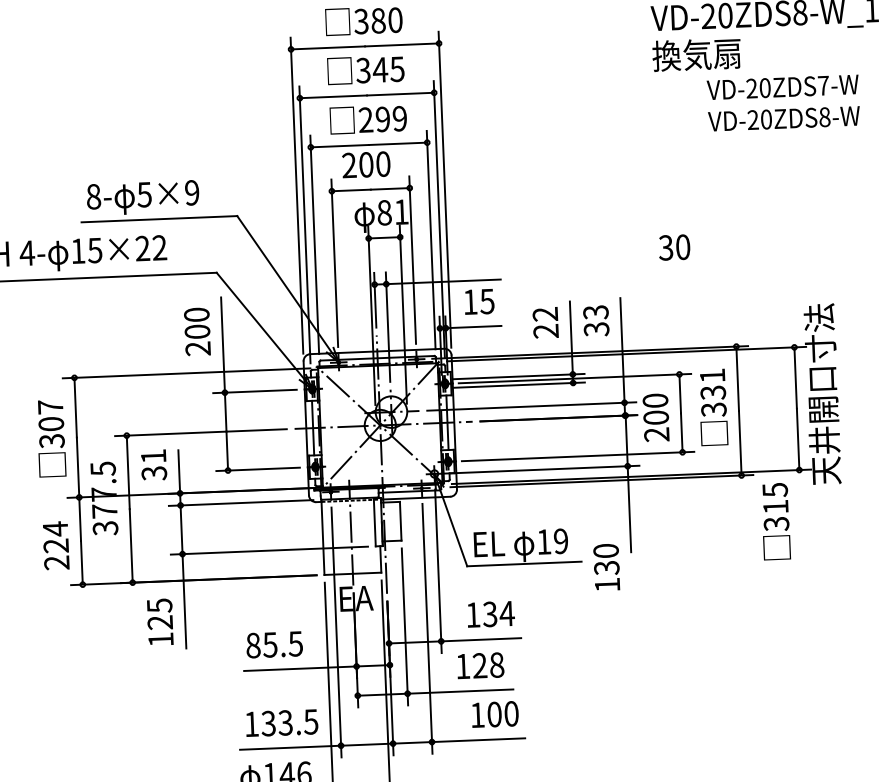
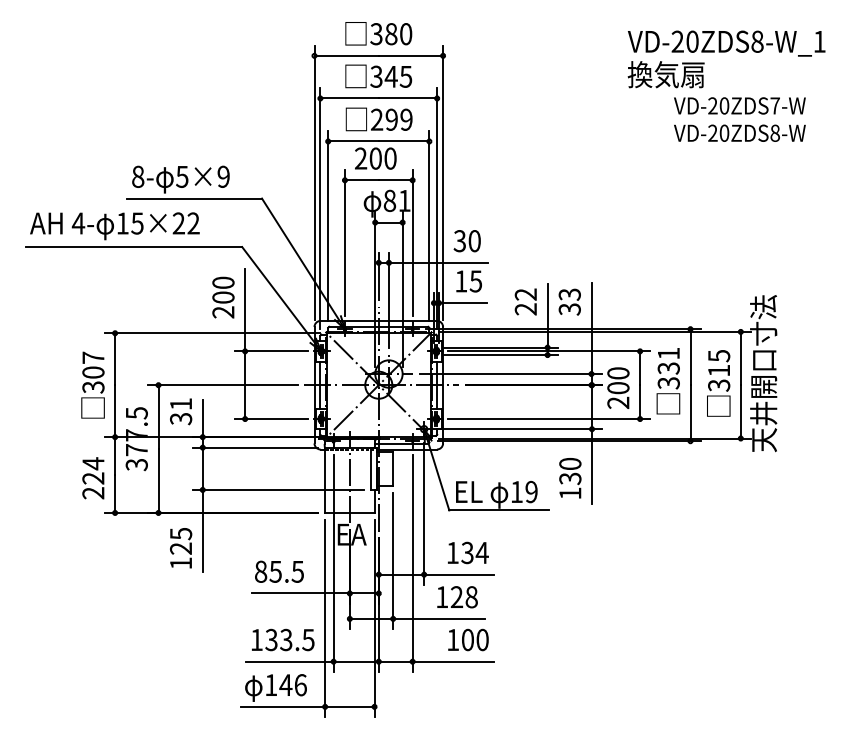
text: (673, 248) -> (466, 241), moved
text: (775, 521) -> (718, 383), moved
text: (606, 567) -> (570, 478), moved

